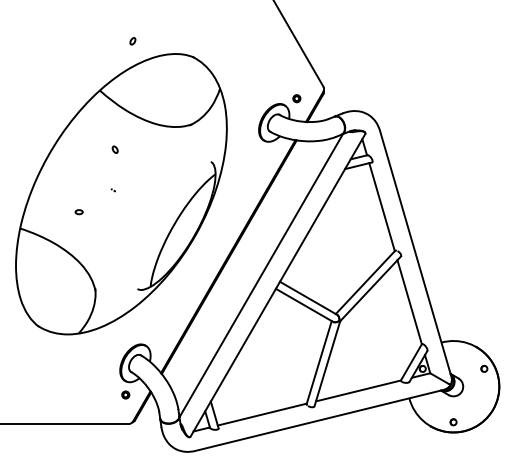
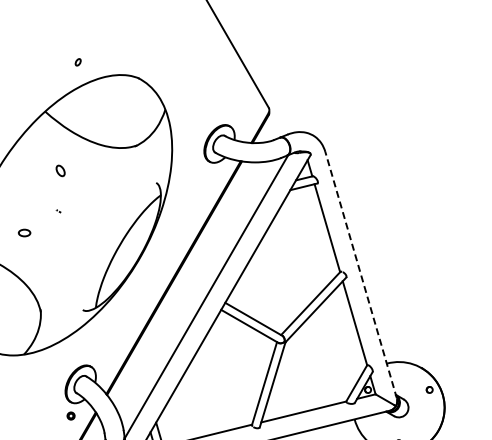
part: (296, 98) -> (241, 119), removed
part: (114, 149) -> (59, 170), size x1.6
part: (78, 212) -> (23, 233), size x1.6
line: (415, 253) -> (360, 274), solid -> dashed

